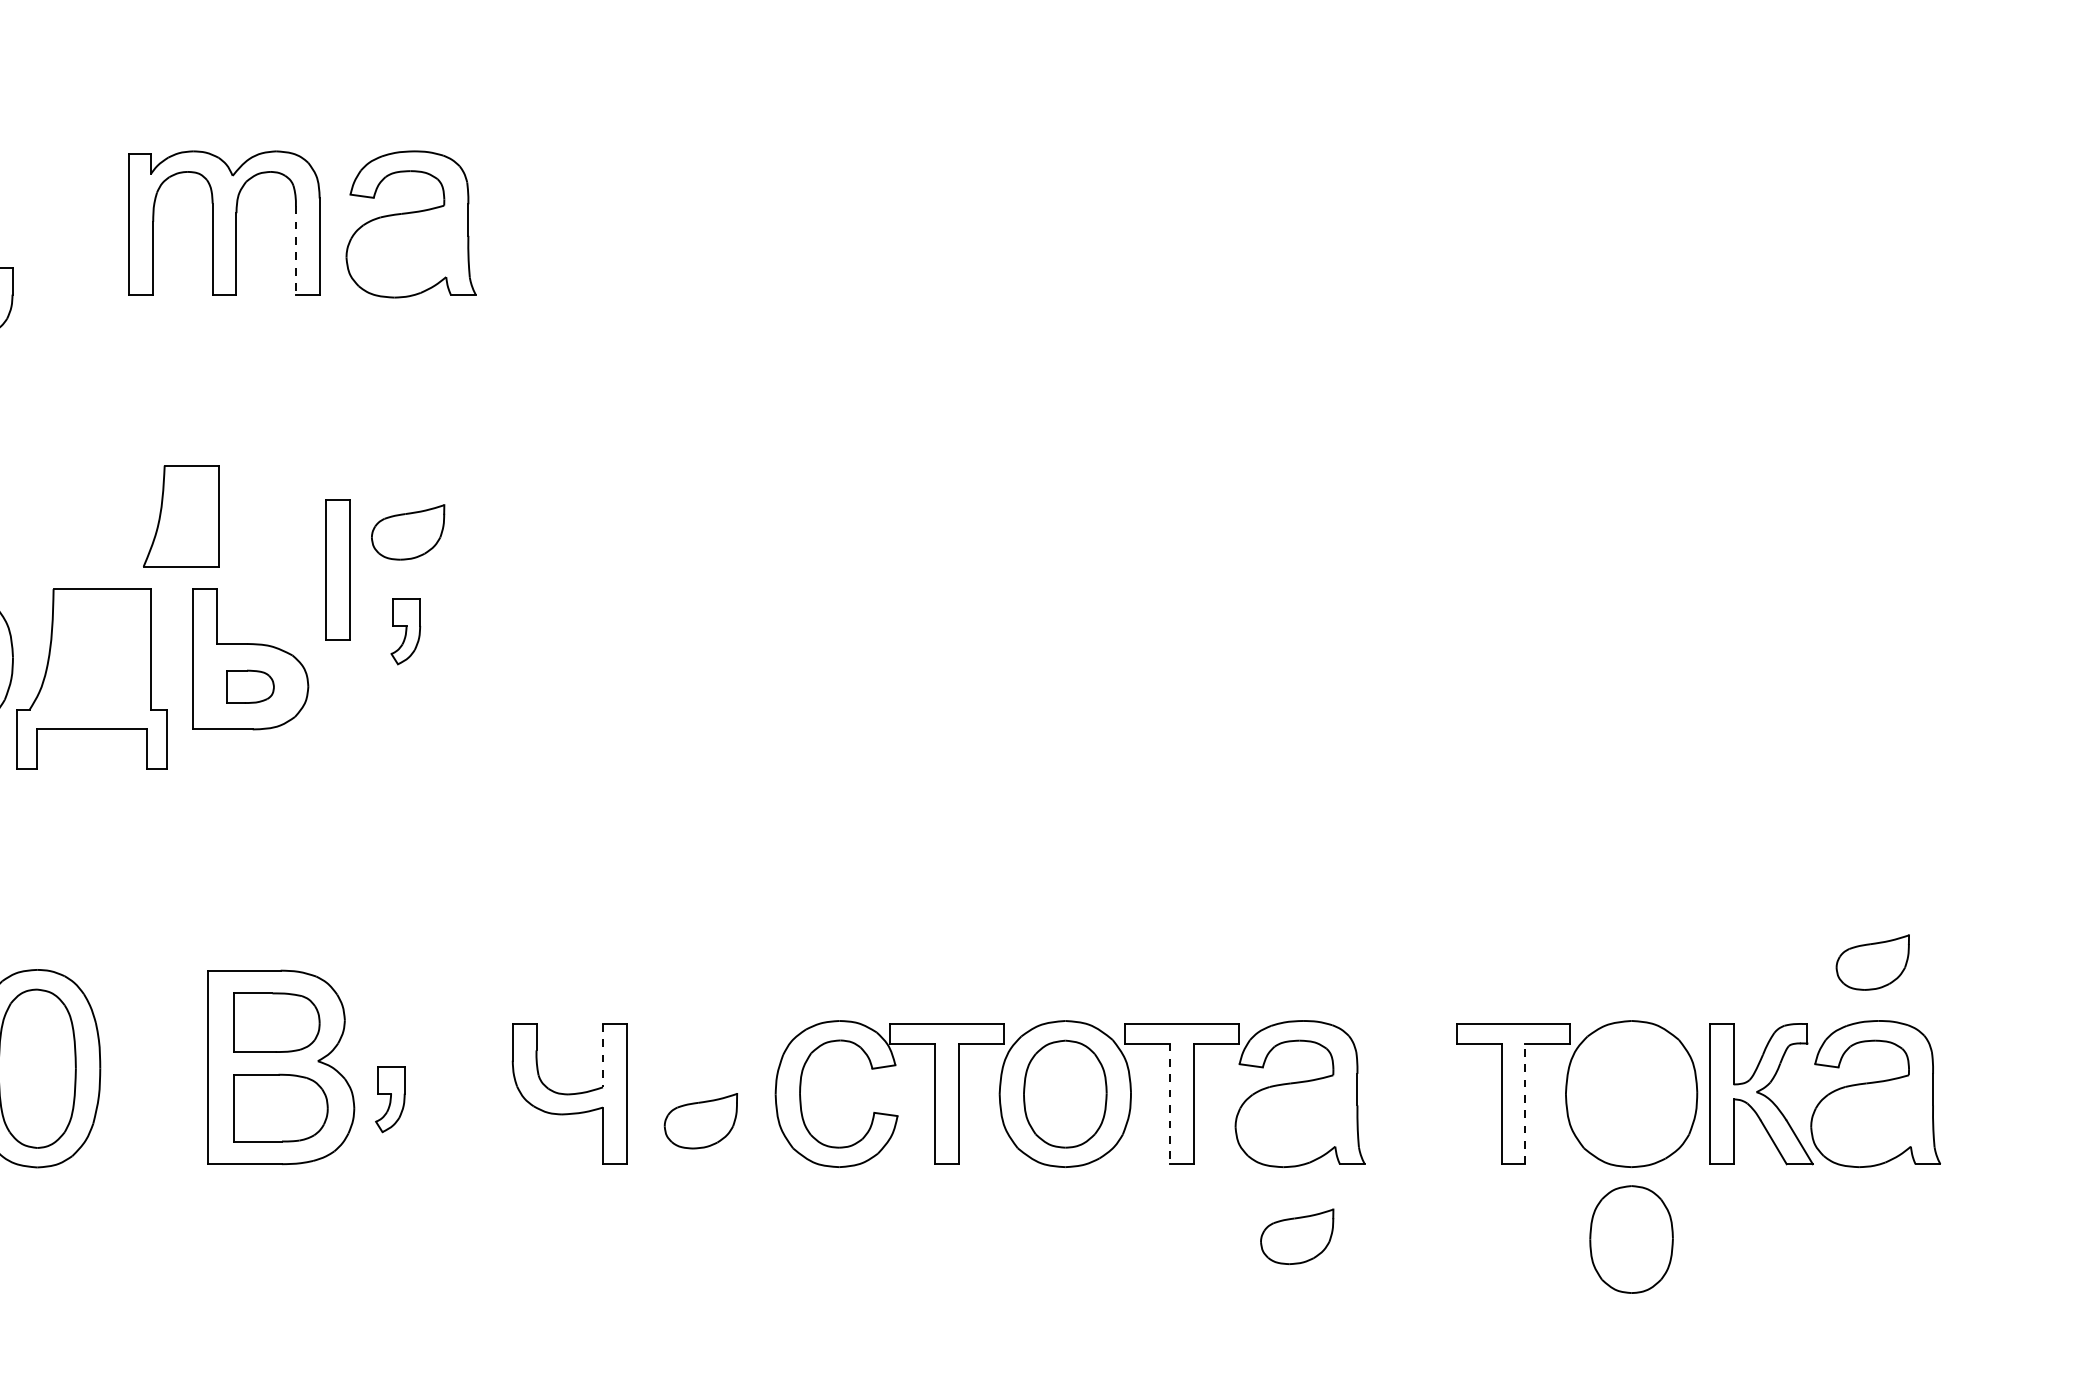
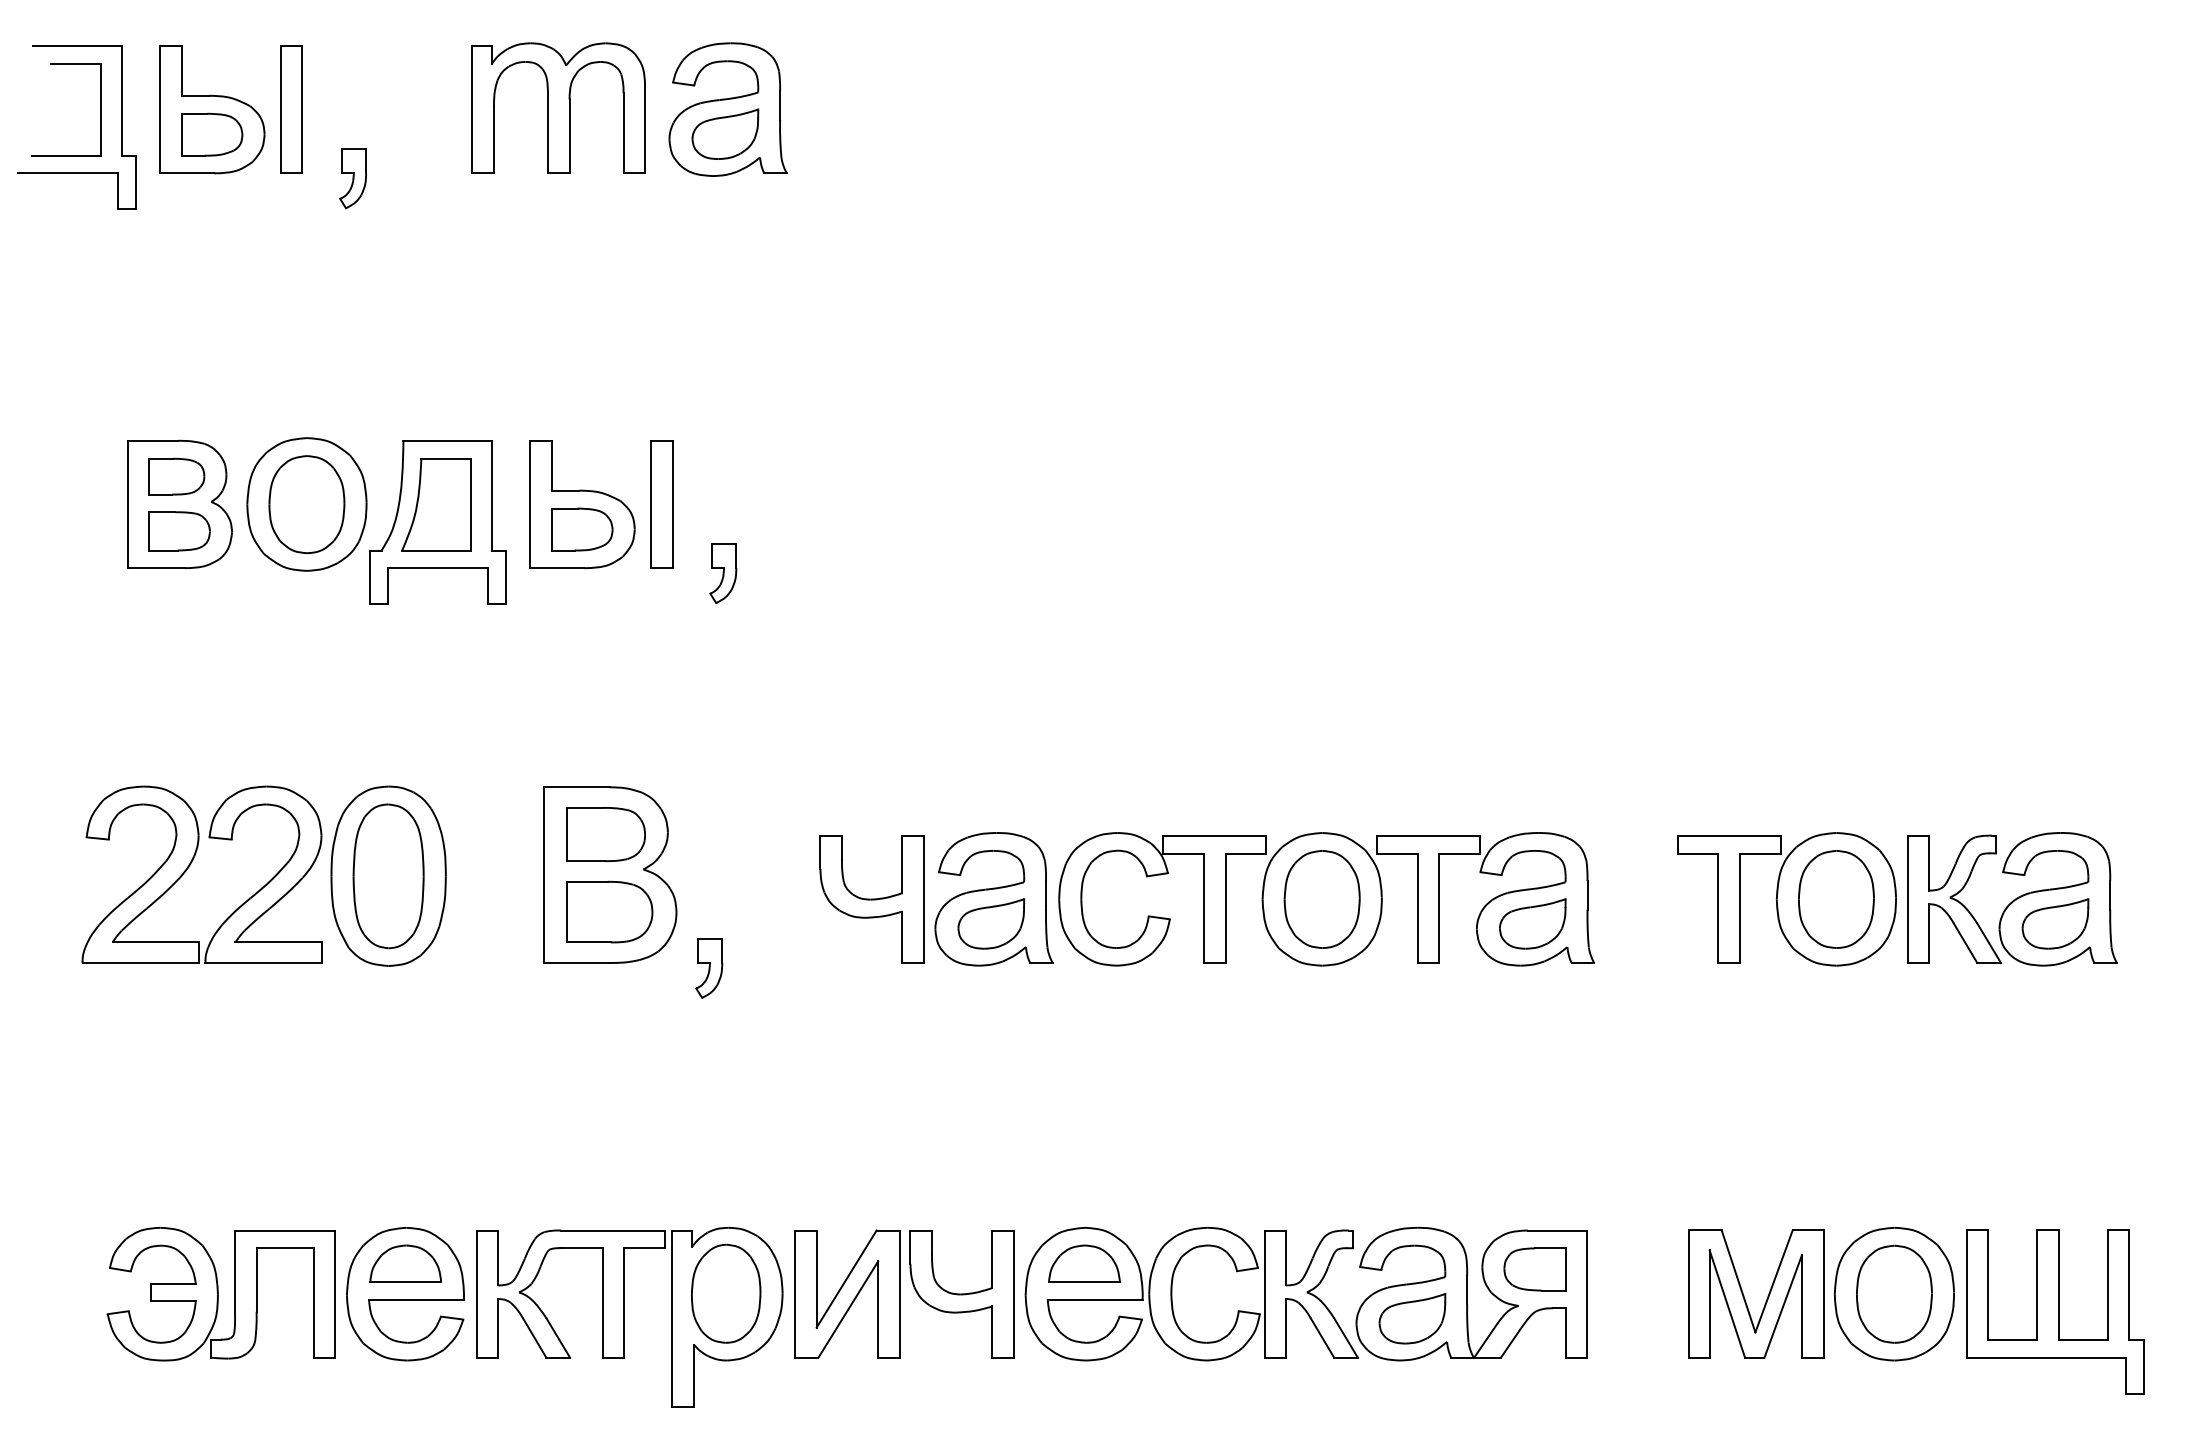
line: (295, 250) -> (623, 133), dashed -> solid
part: (181, 516) -> (436, 504), moved
part: (408, 531) -> (725, 133), moved
part: (337, 570) -> (661, 504), moved
part: (406, 631) -> (723, 573), moved
part: (250, 686) -> (582, 529), size x1.43
part: (1872, 962) -> (2055, 923), moved
line: (603, 1055) -> (902, 864), dashed -> solid
part: (703, 1094) -> (993, 899), added
part: (390, 1099) -> (709, 968), moved
line: (1170, 1104) -> (1417, 908), dashed -> solid
line: (1524, 1104) -> (1739, 908), dashed -> solid
part: (1296, 1236) -> (1532, 923), moved
part: (1631, 1239) -> (1836, 899), moved

